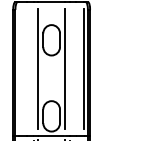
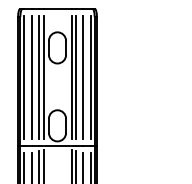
line: (18, 69) -> (23, 77), added
line: (27, 69) -> (32, 77), added
line: (33, 69) -> (38, 77), added
line: (70, 69) -> (76, 77), added
line: (76, 69) -> (82, 77), added

